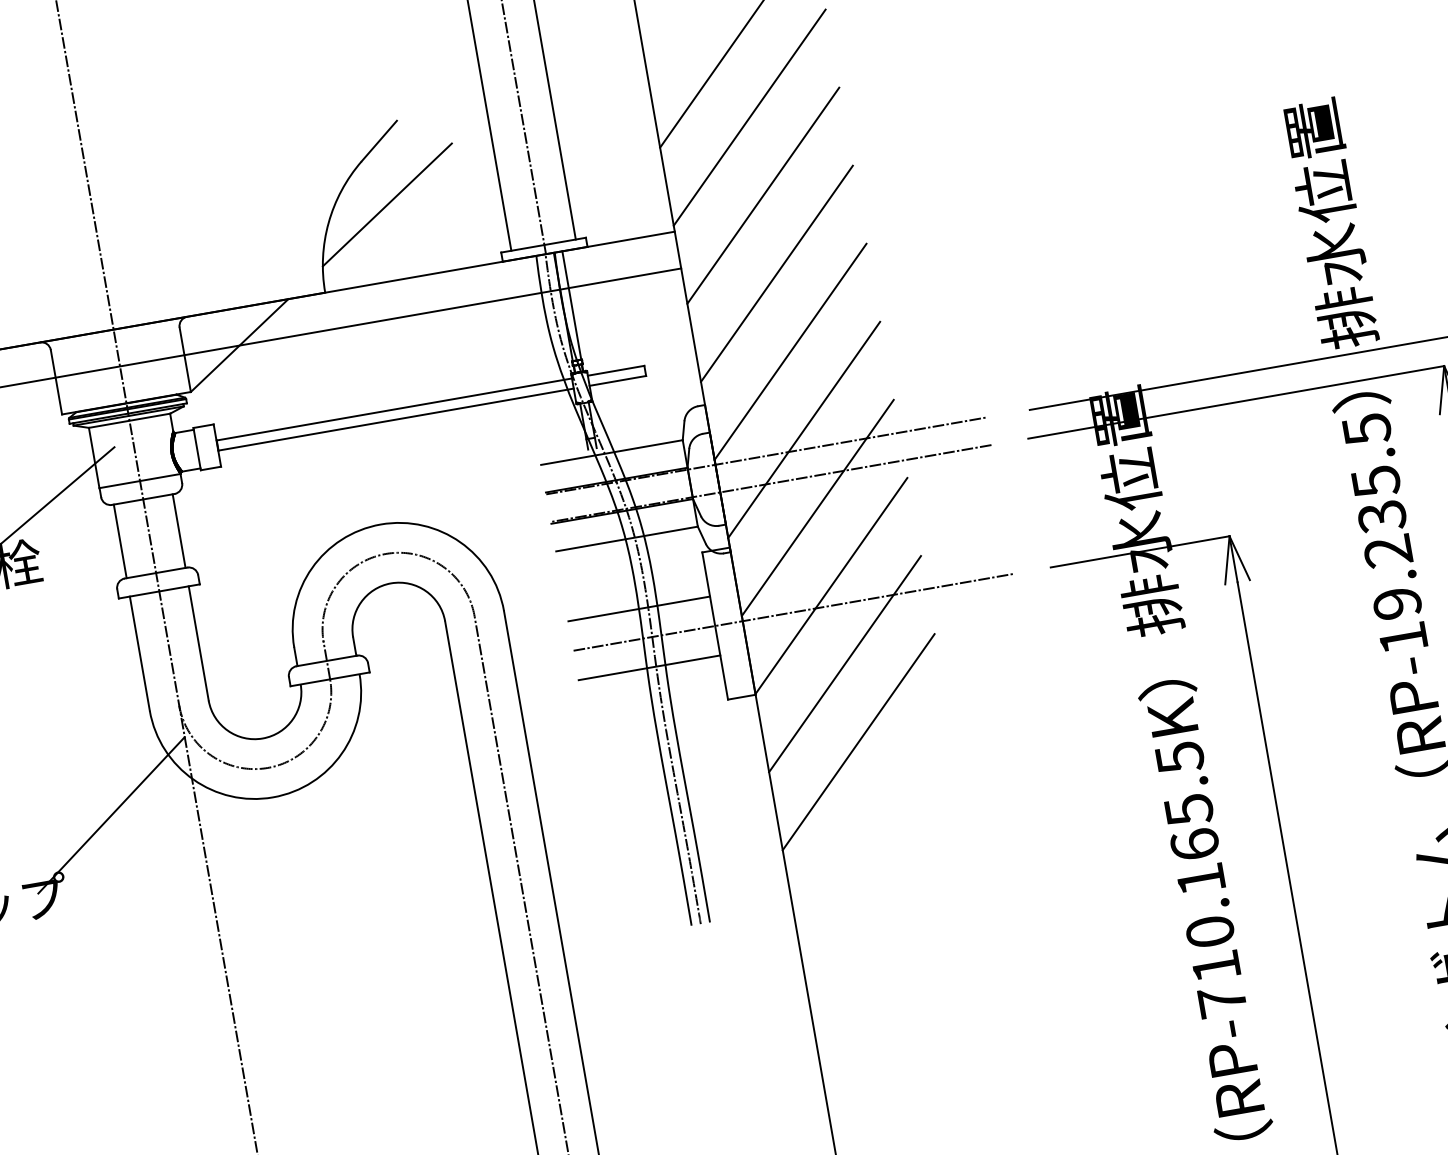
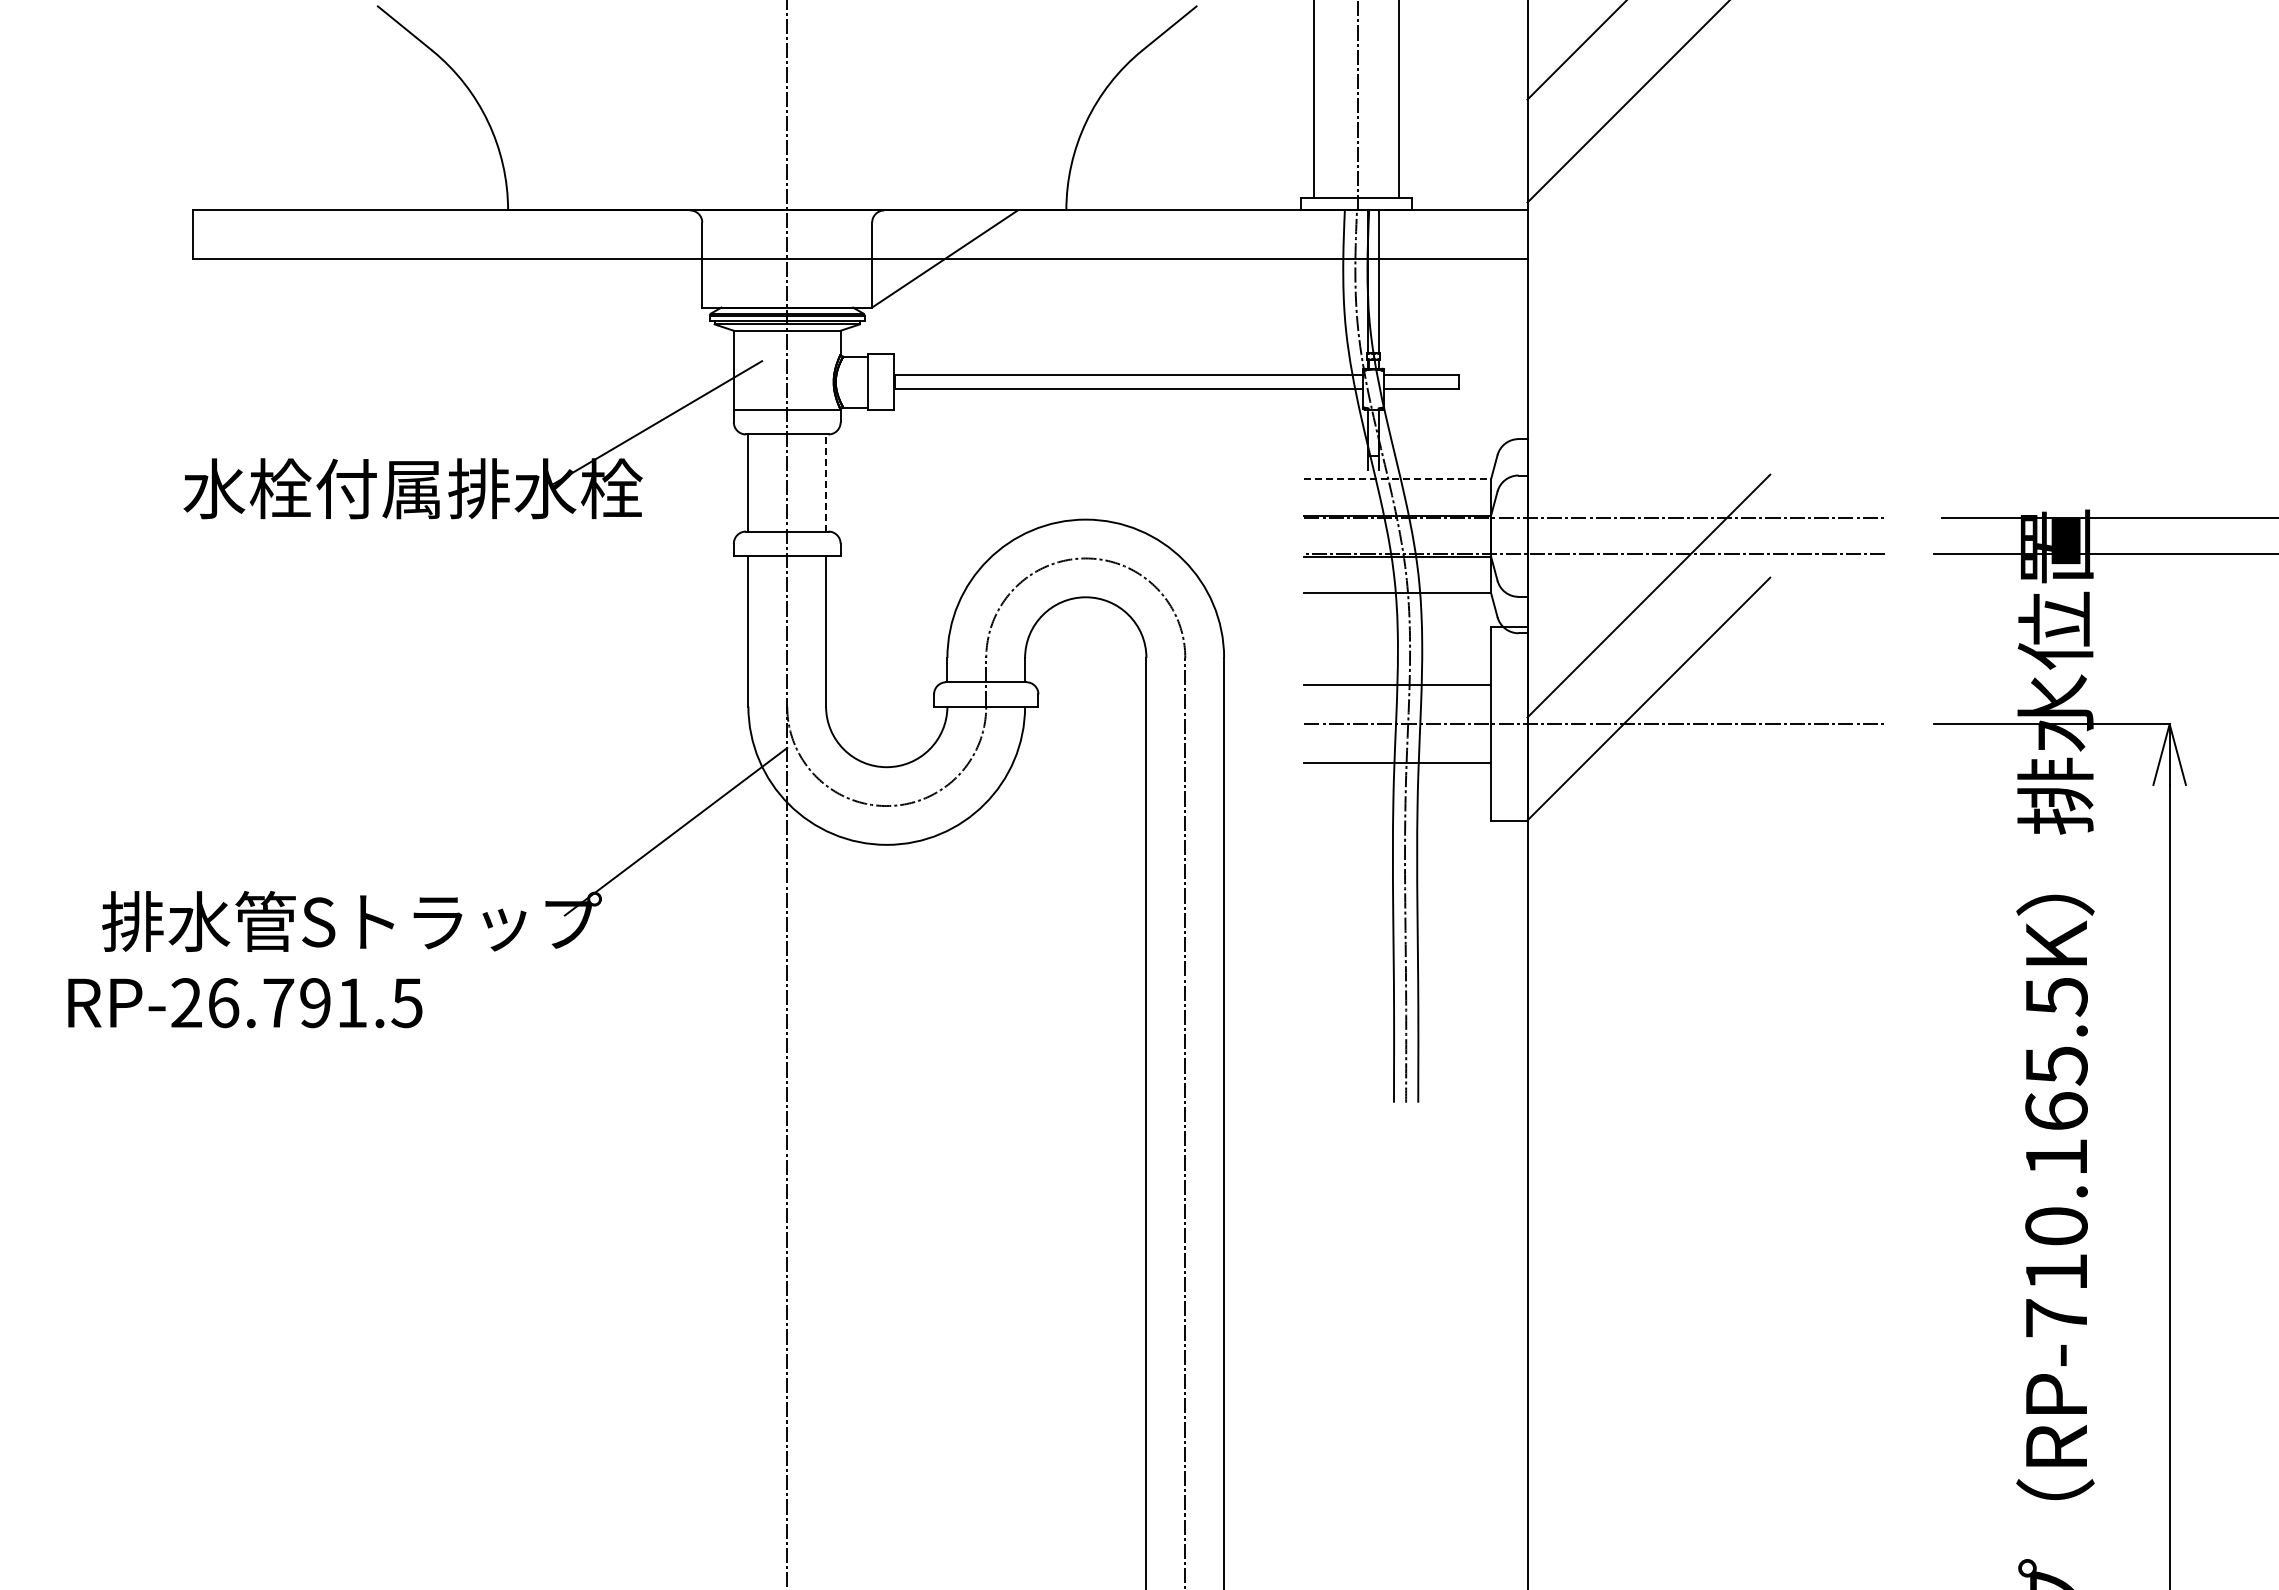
line: (762, 195) -> (1648, 183), removed
line: (387, 204) -> (1165, 111), removed
line: (776, 273) -> (1648, 286), removed
line: (790, 351) -> (1648, 389), removed
line: (803, 429) -> (1648, 492), removed
line: (612, 452) -> (1398, 479), solid -> dashed
line: (179, 531) -> (826, 483), solid -> dashed
line: (844, 663) -> (1648, 801), removed
line: (858, 741) -> (1648, 904), removed

